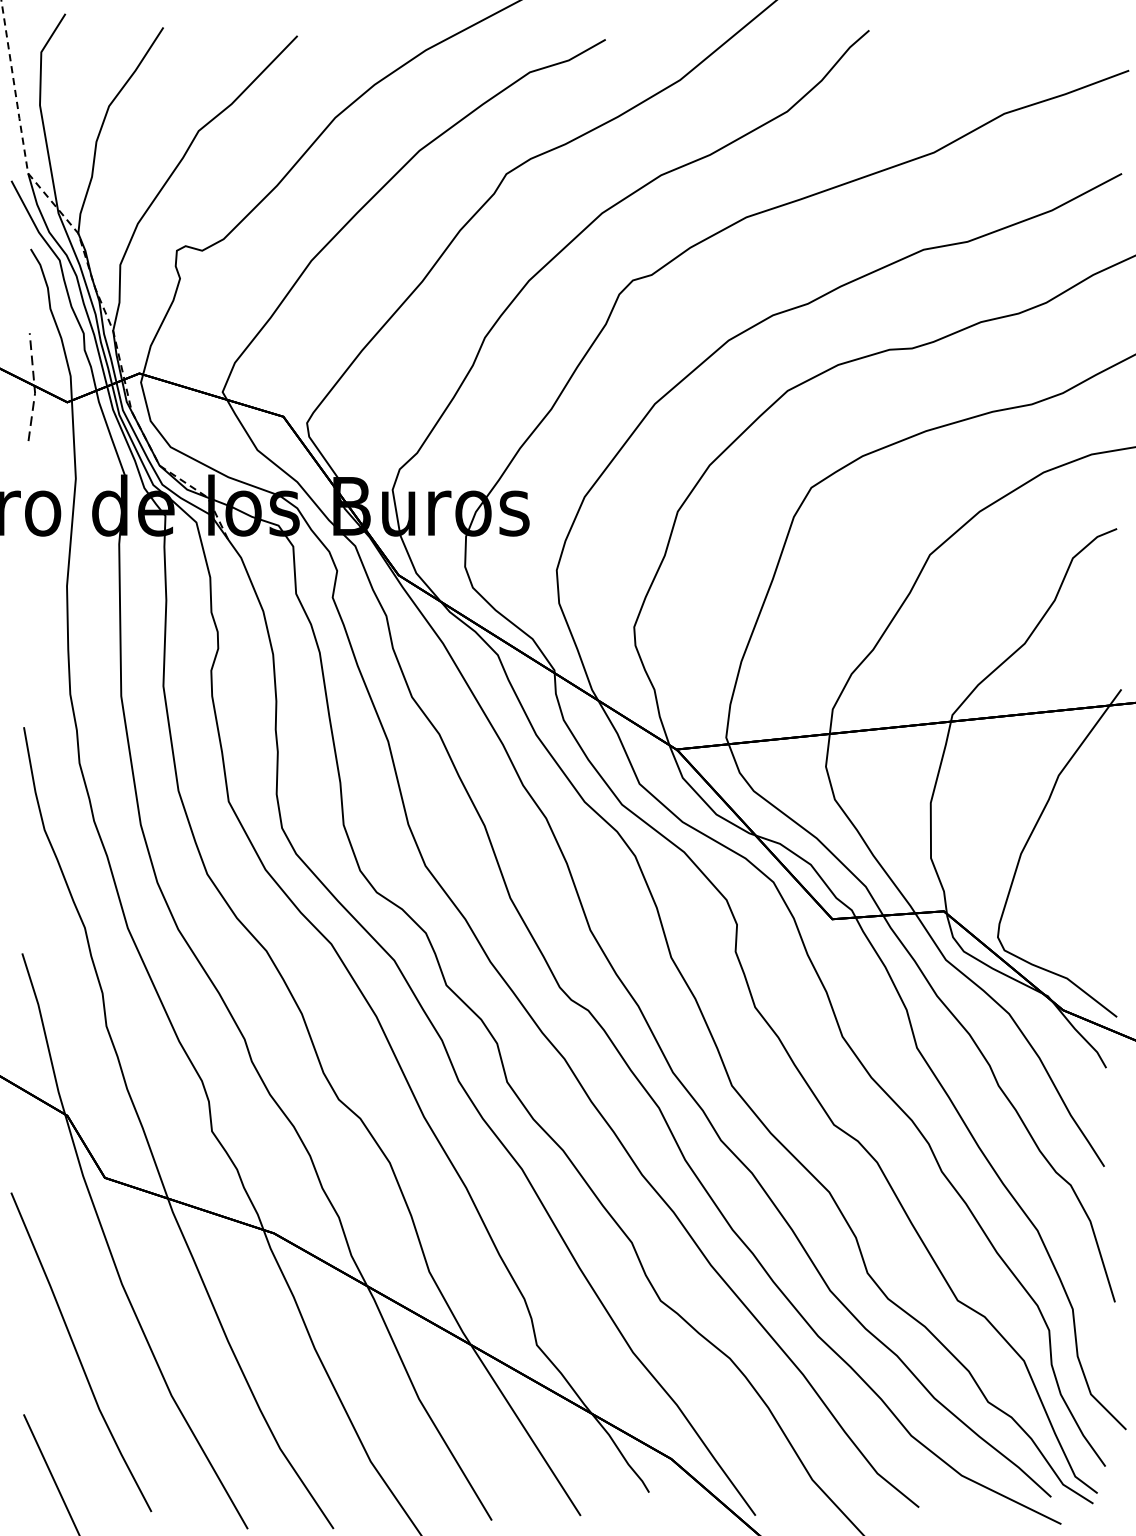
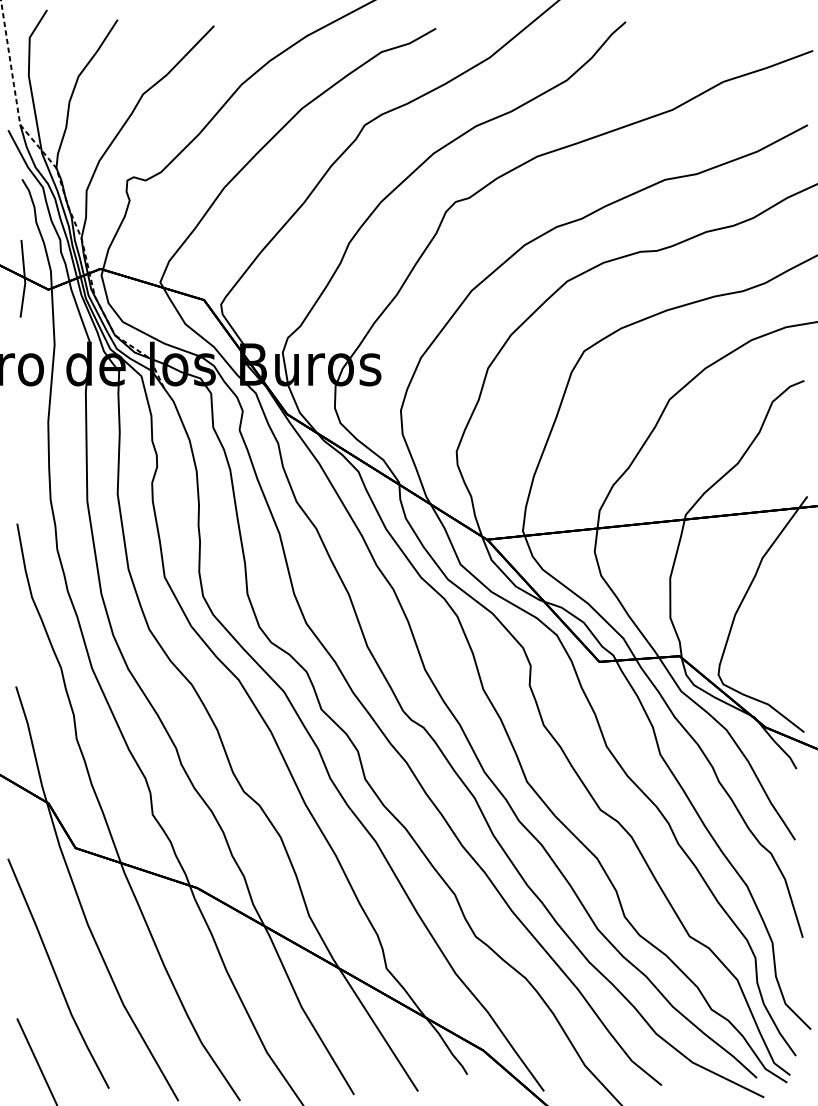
line: (34, 388) -> (24, 279), dashed -> solid

